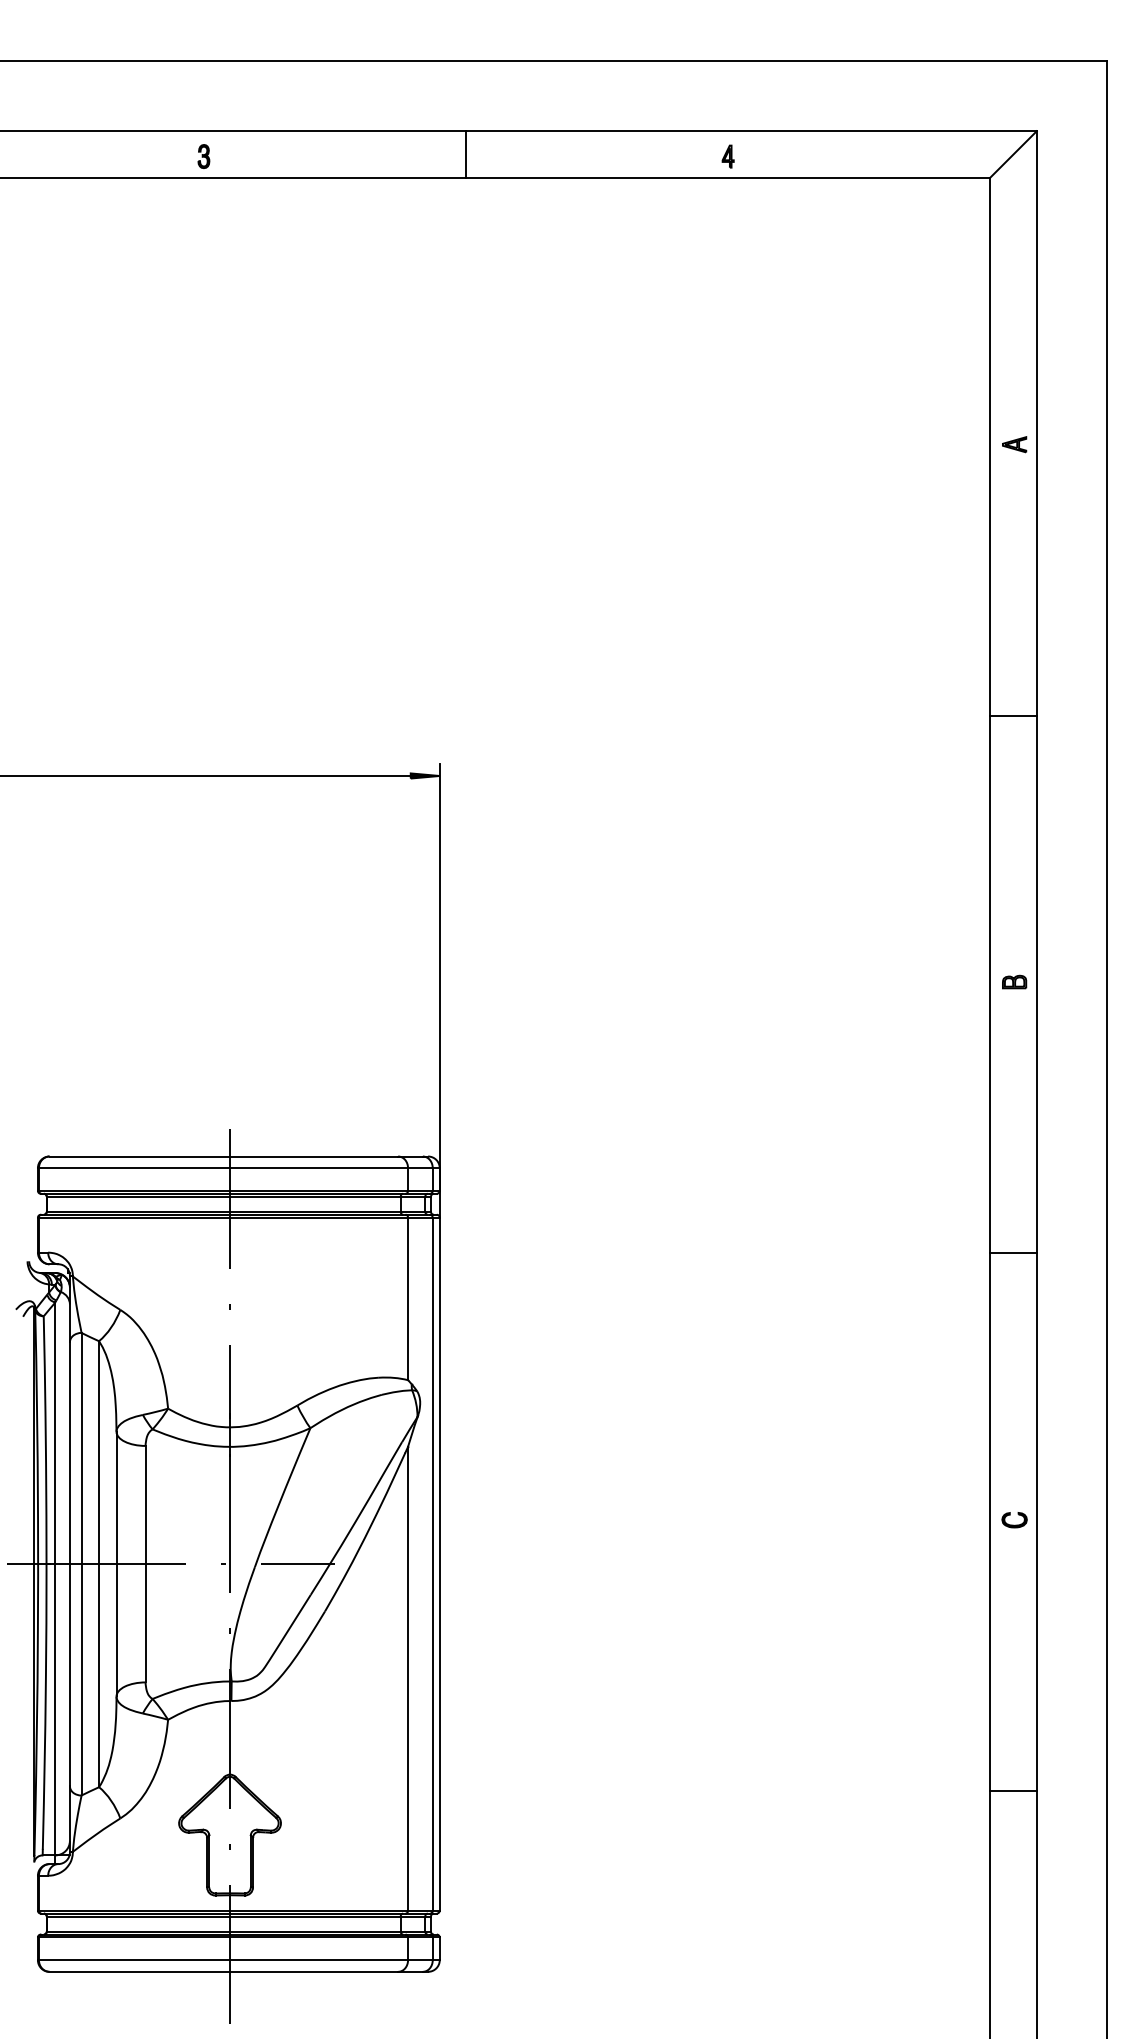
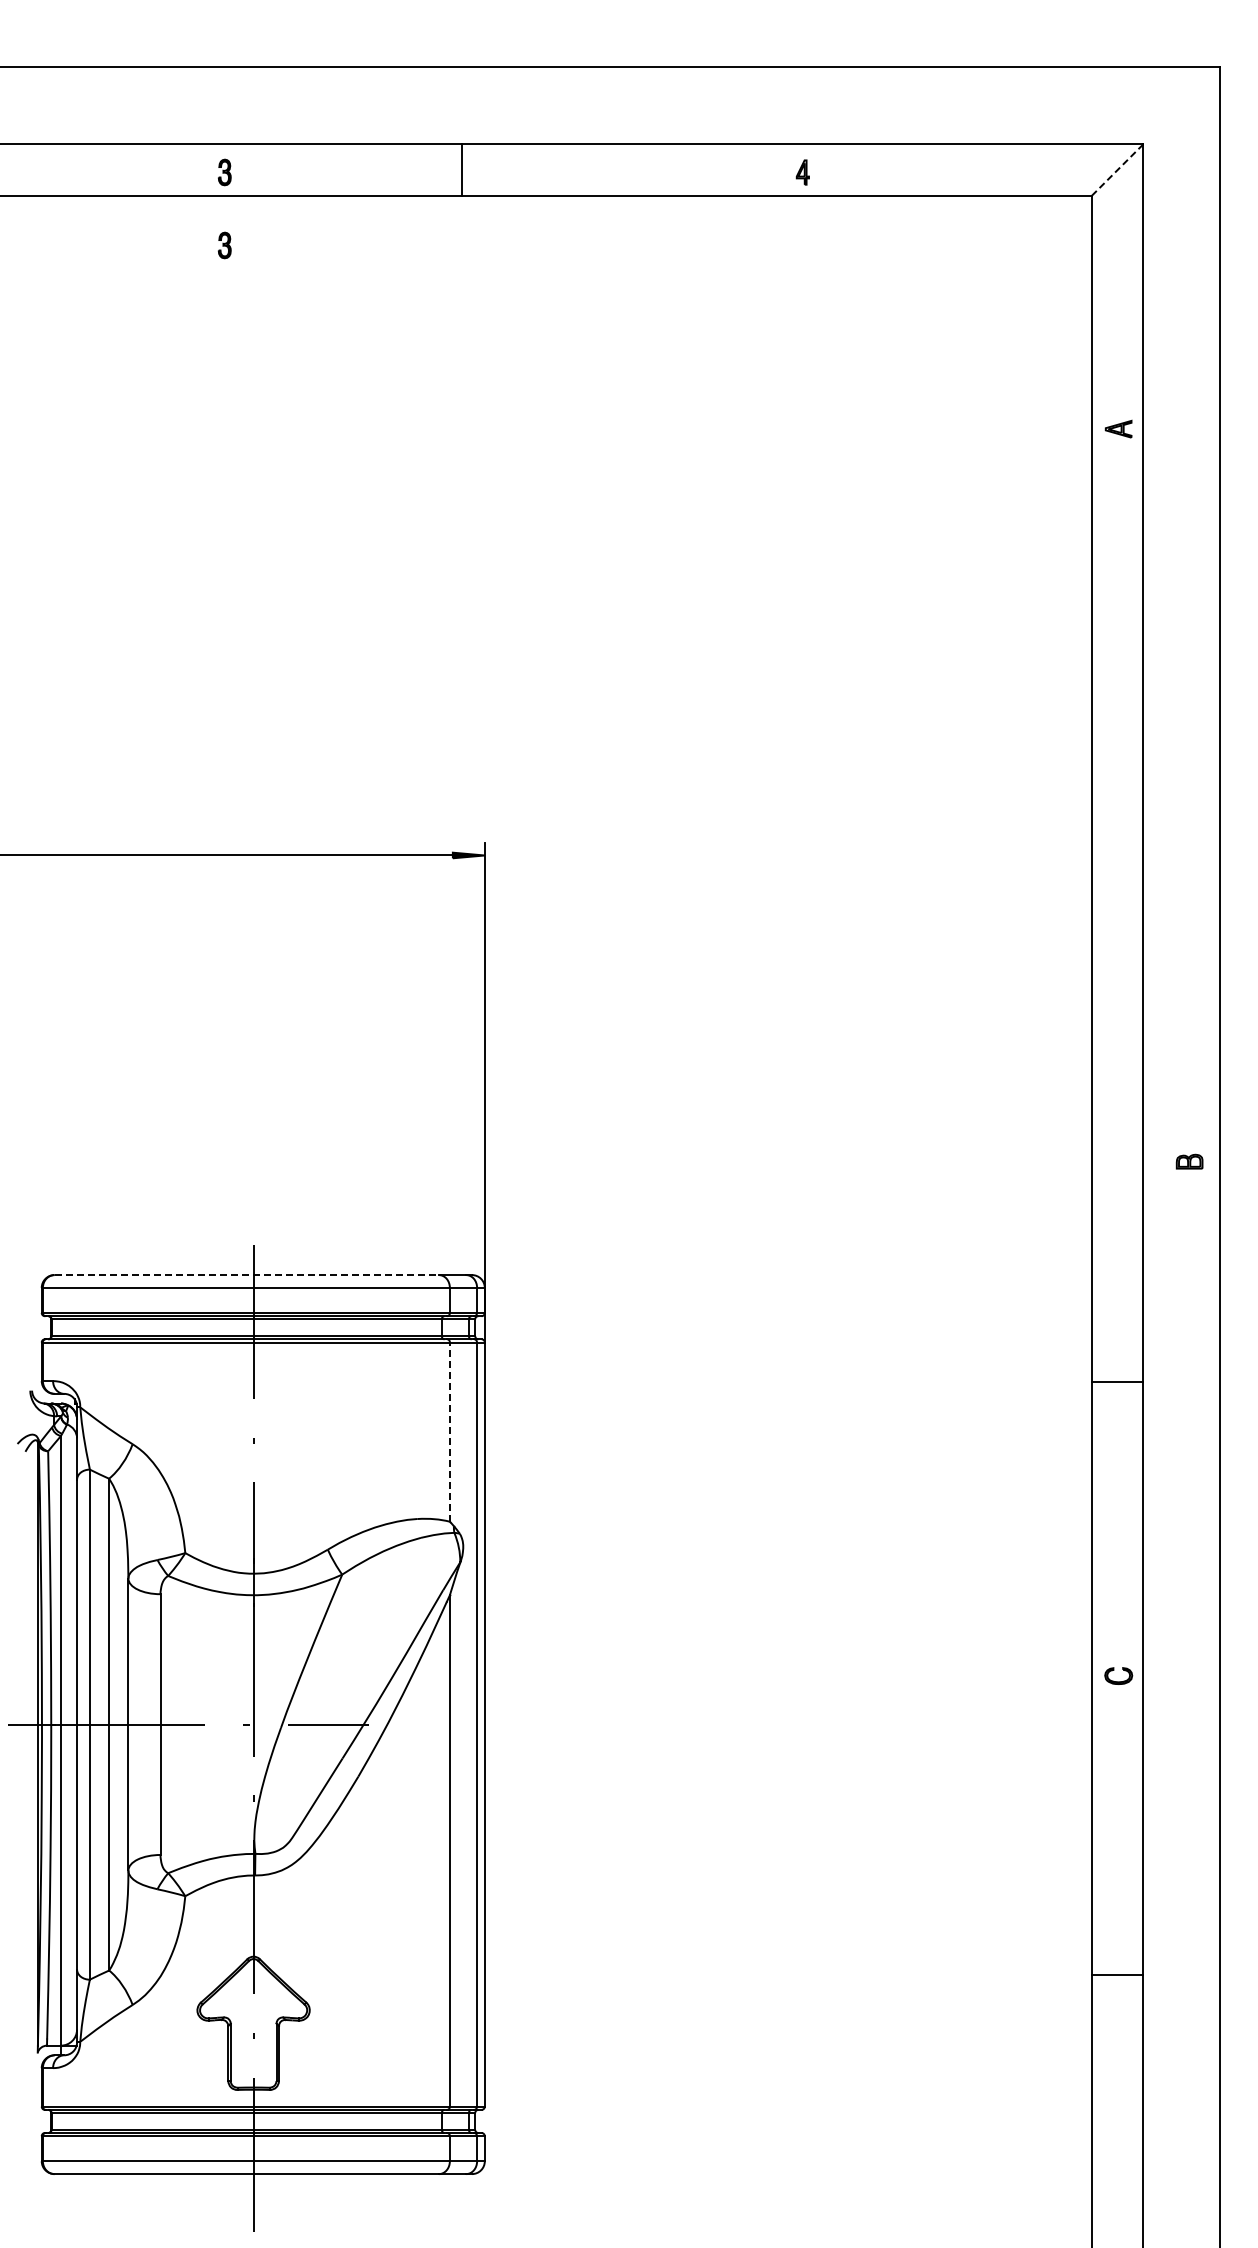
line: (465, 153) -> (461, 169), moved
line: (1013, 153) -> (1117, 169), solid -> dashed
part: (203, 222) -> (224, 245), added
part: (1014, 444) -> (1118, 428), moved
line: (1013, 715) -> (1117, 788), removed
part: (1014, 981) -> (1189, 1161), moved
line: (224, 1156) -> (247, 1275), solid -> dashed
line: (407, 1299) -> (449, 1432), solid -> dashed

